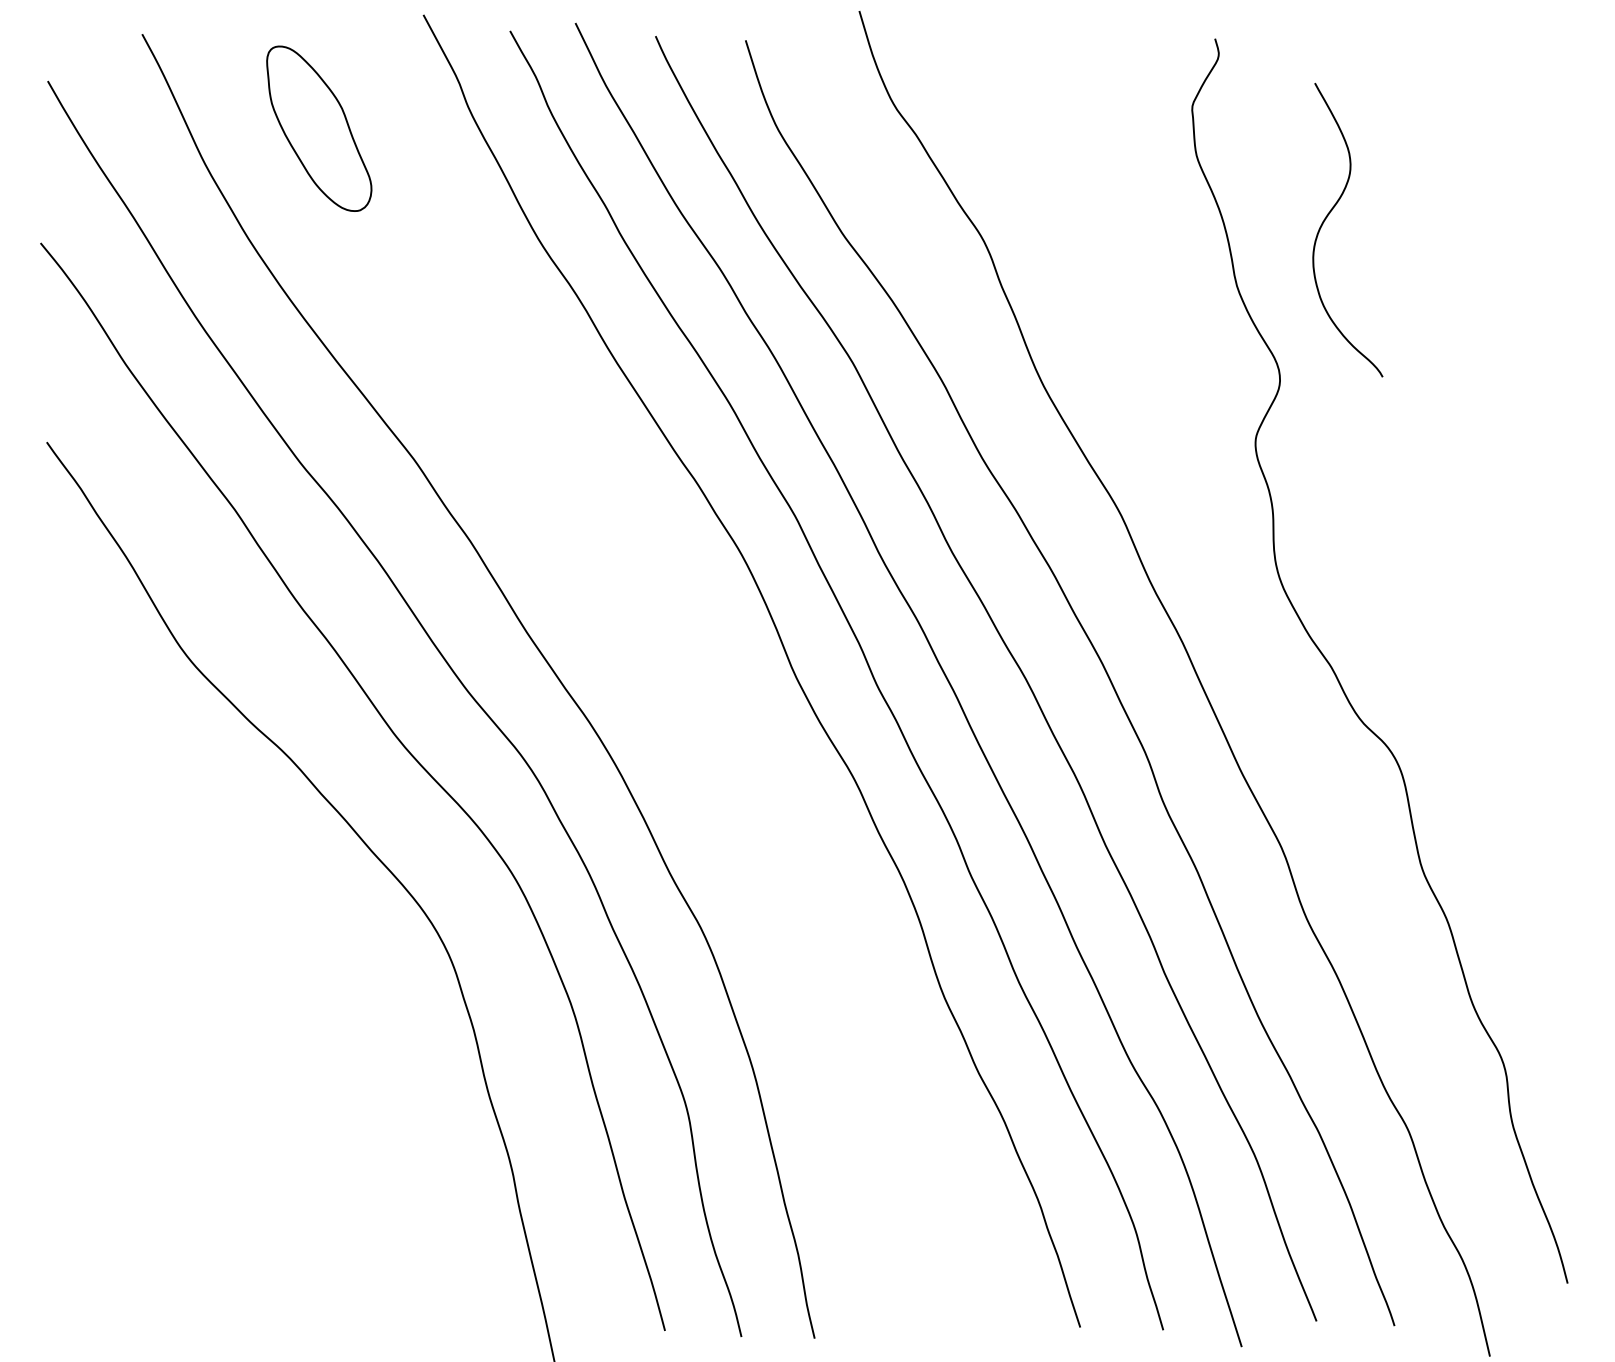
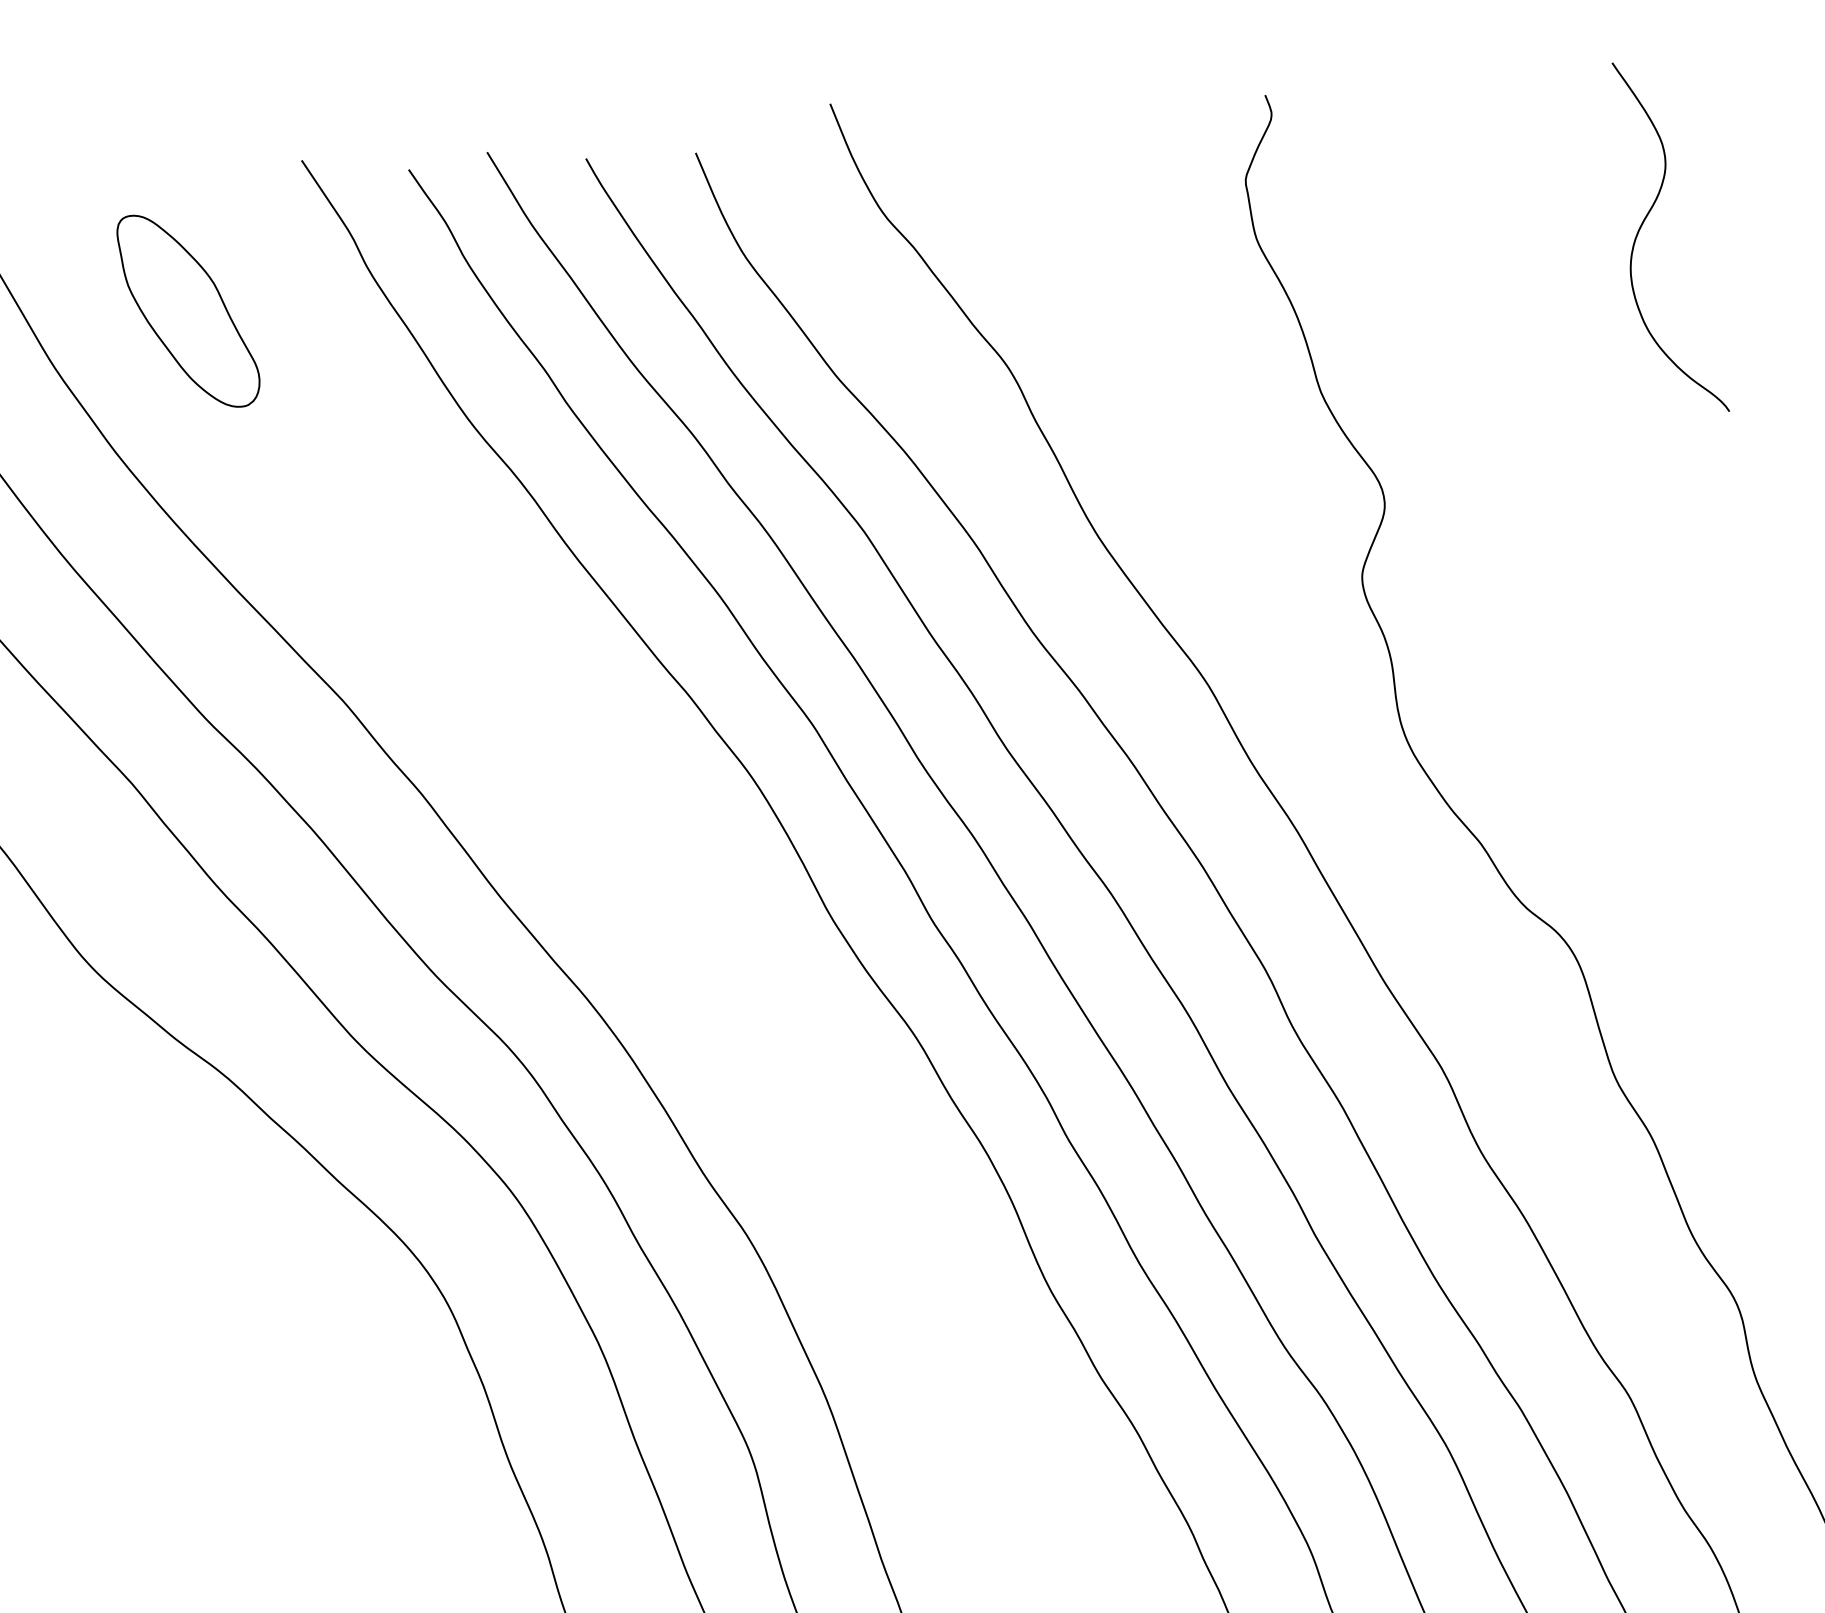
curve: (1328, 216) -> (1644, 223), moved

